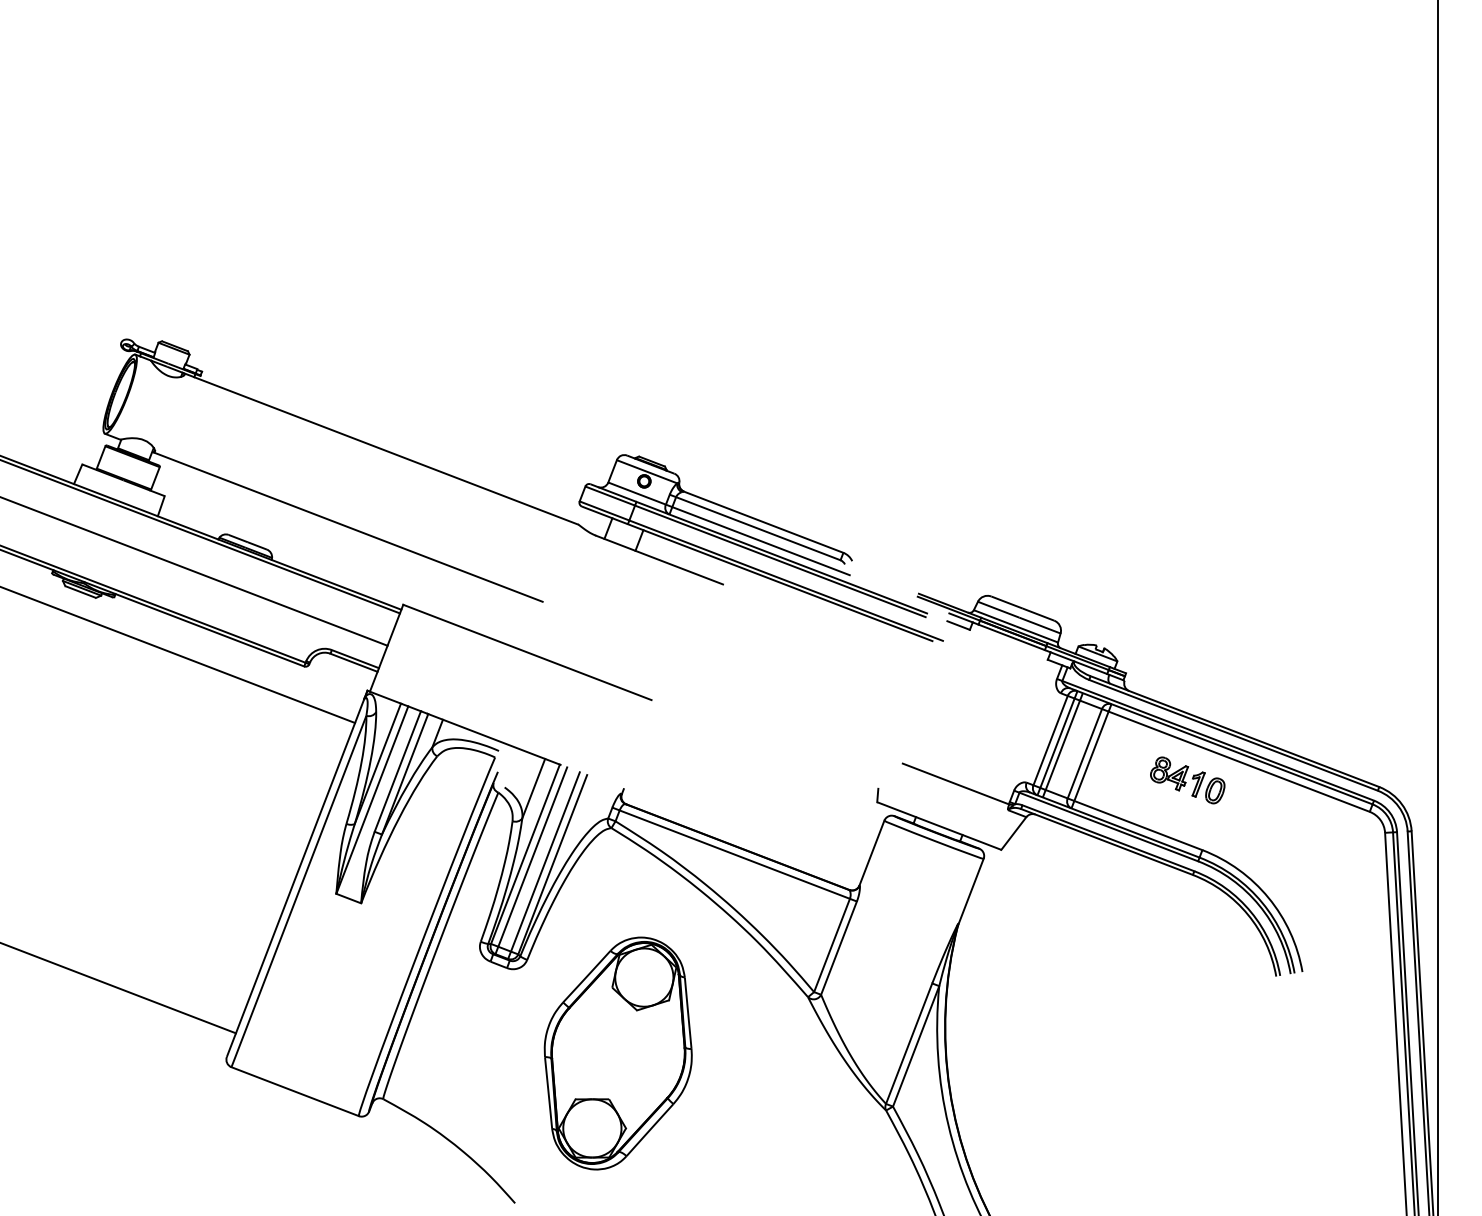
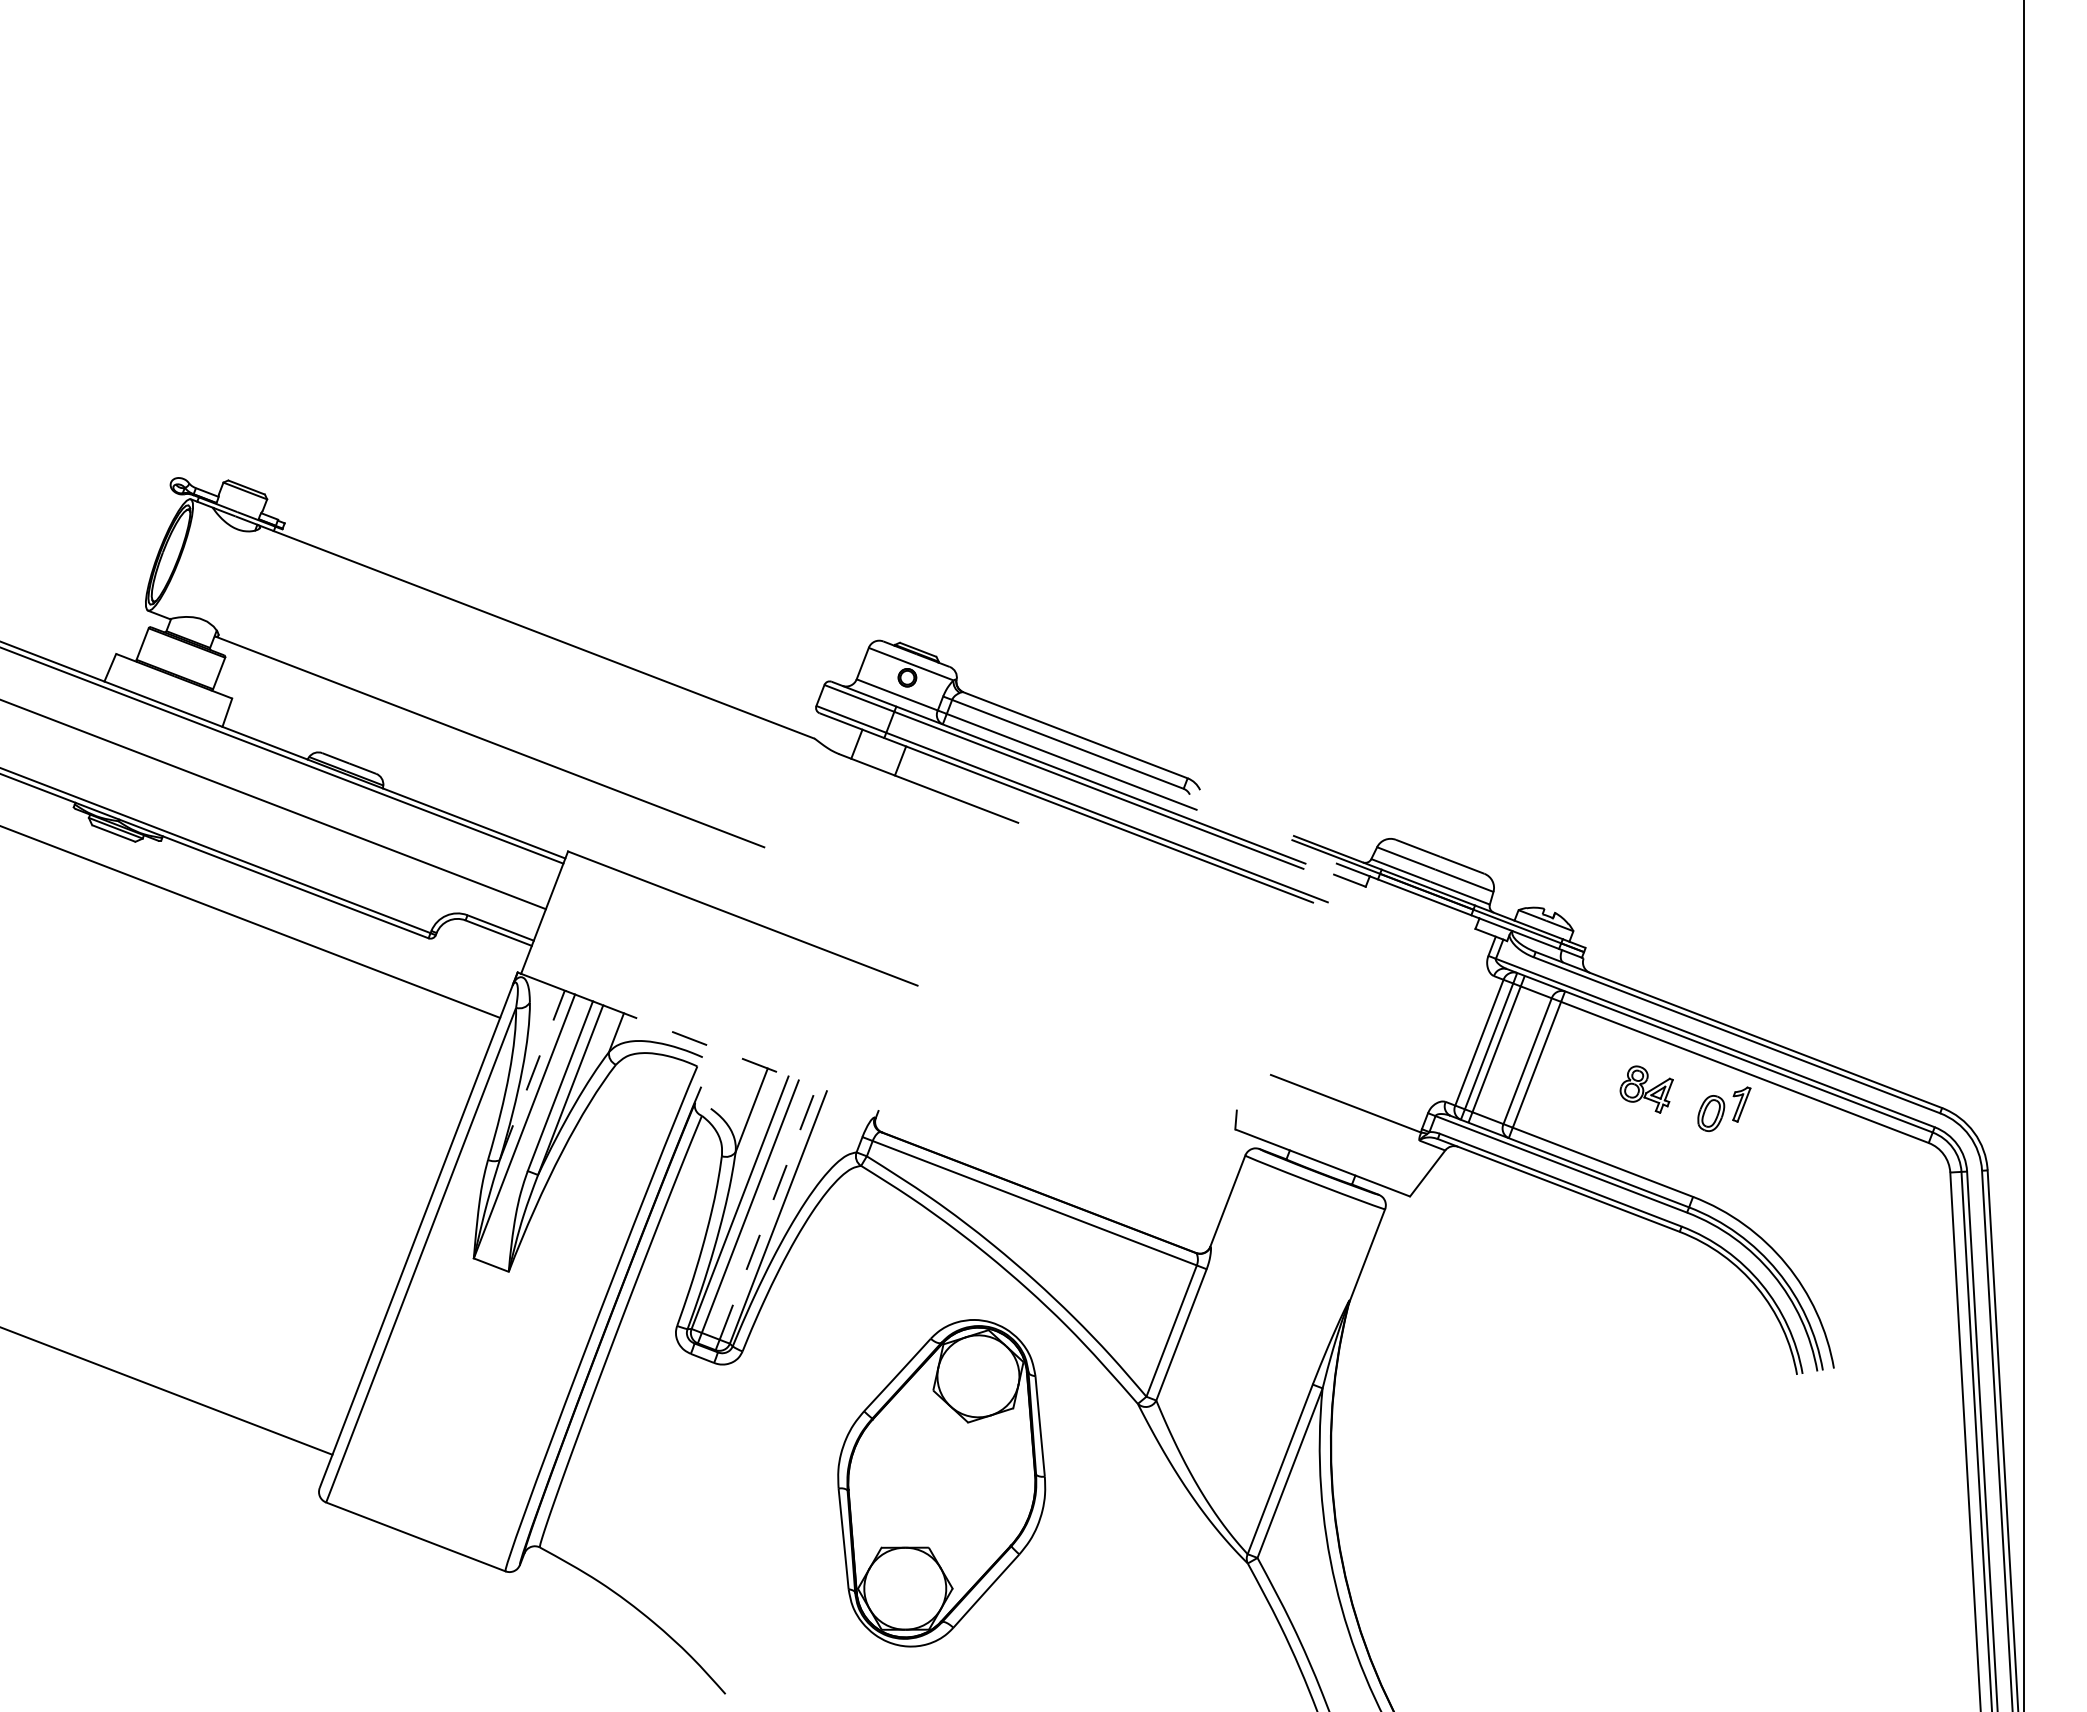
line: (494, 739) -> (696, 1041), solid -> dashed
line: (378, 763) -> (532, 1075), solid -> dashed
part: (1198, 784) -> (1741, 1104), moved
line: (545, 861) -> (768, 1213), solid -> dashed
part: (618, 1053) -> (941, 1483), moved

